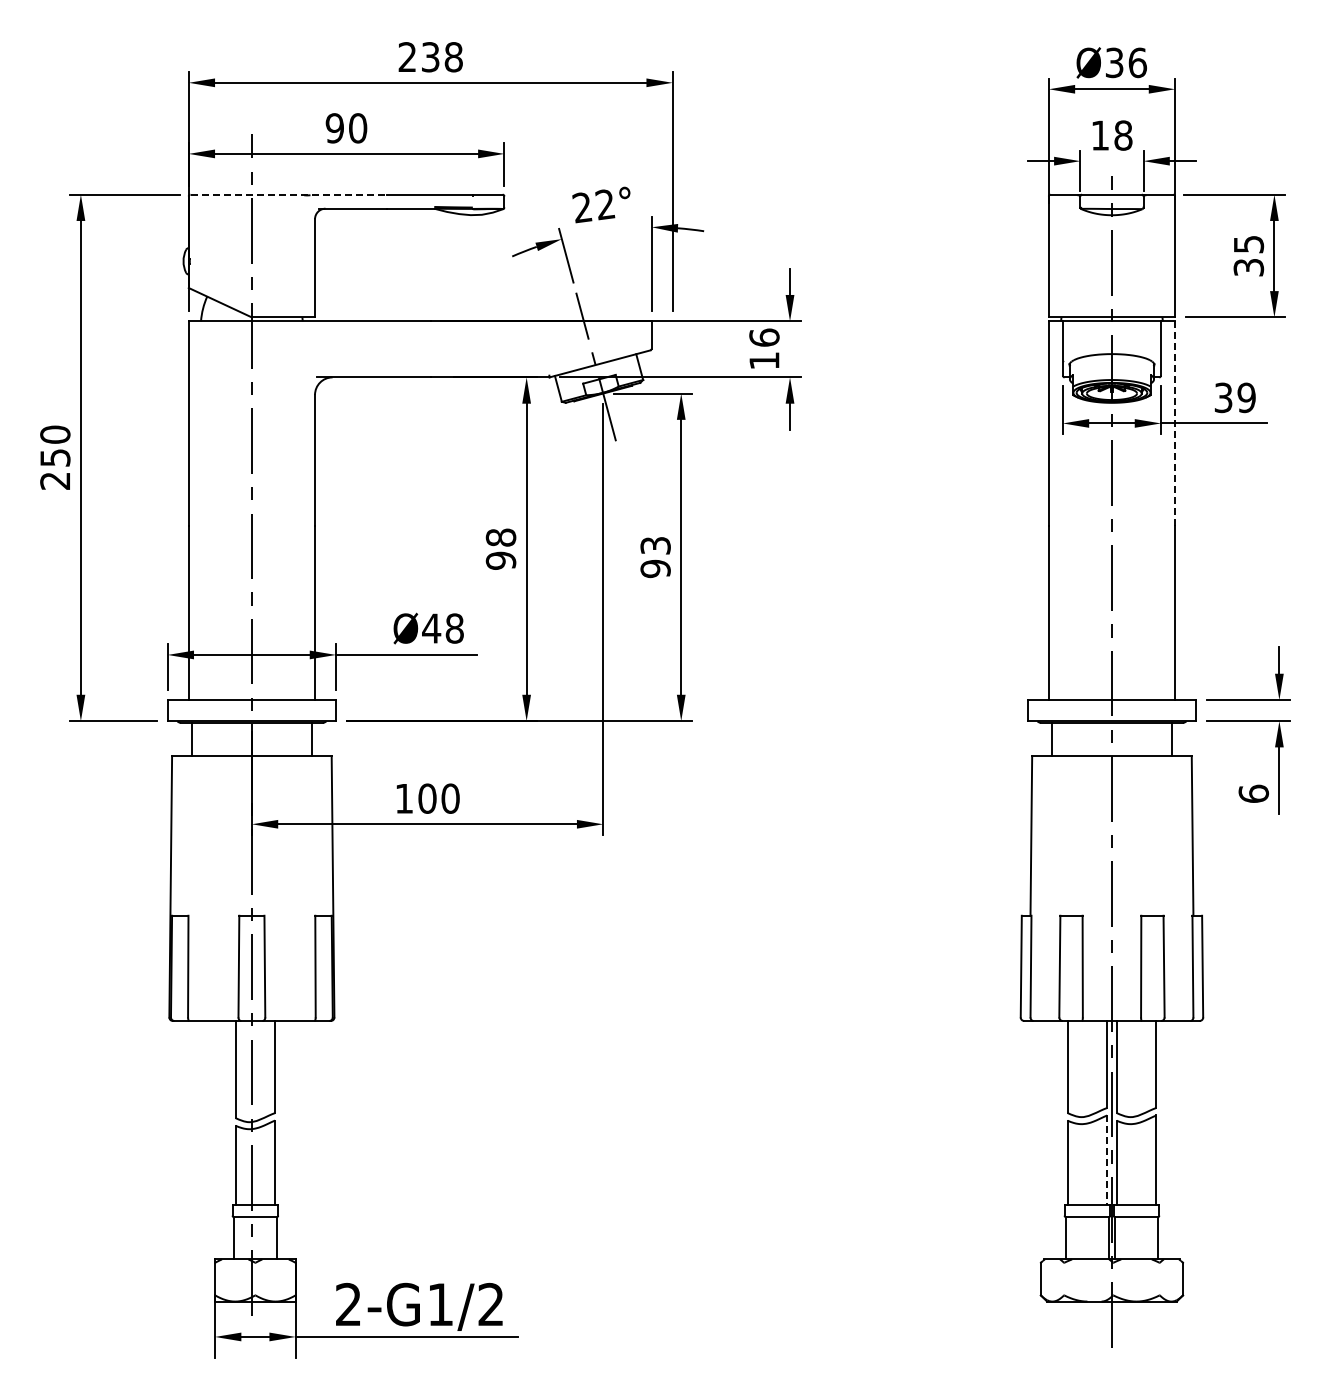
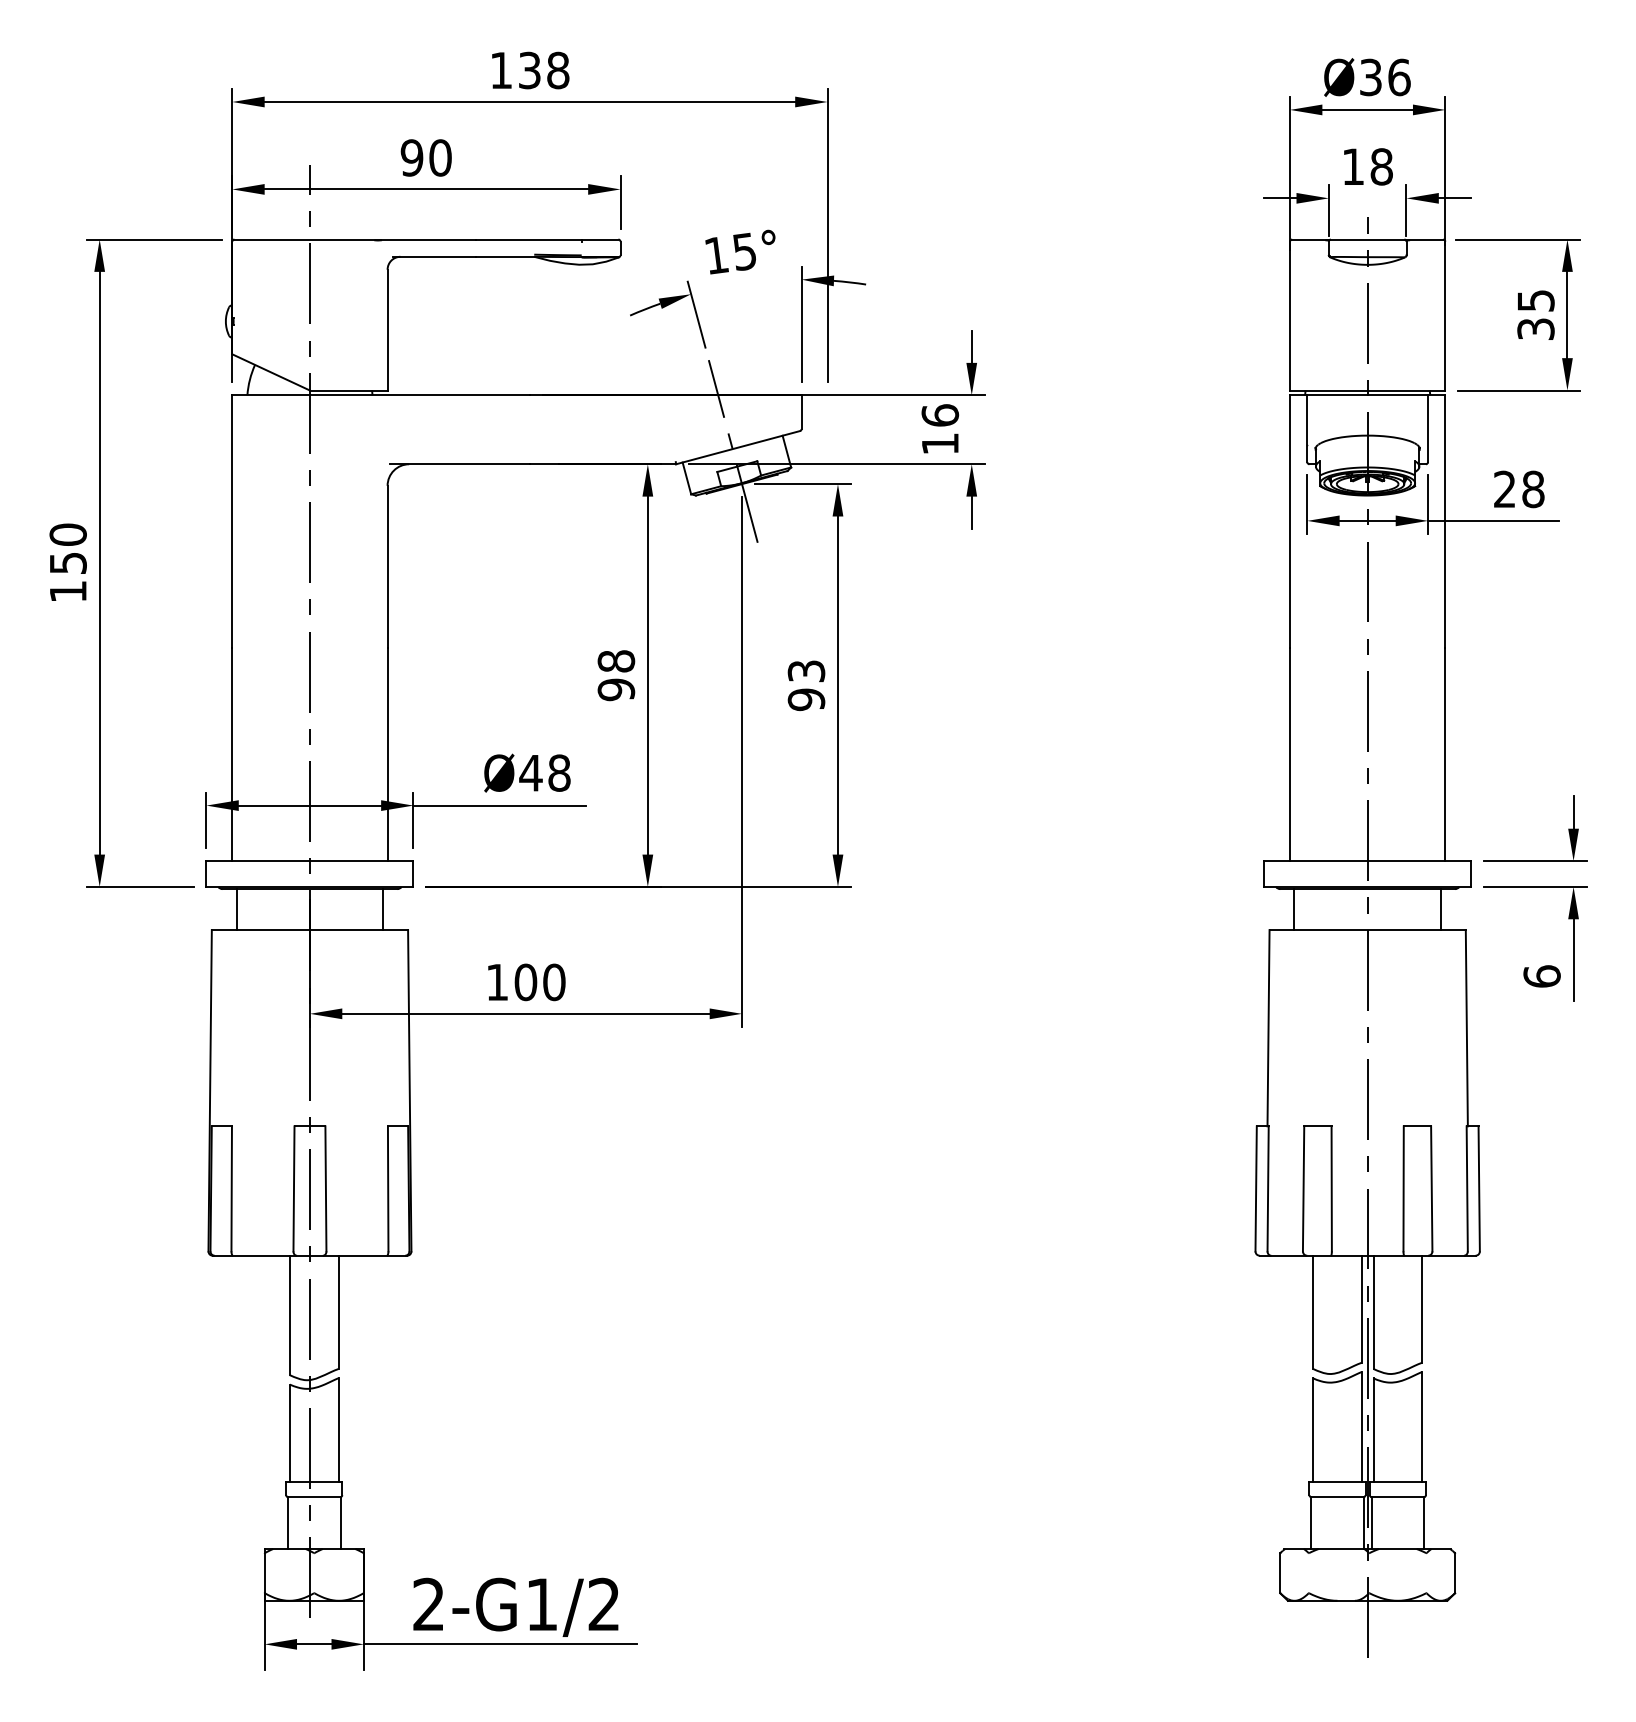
text: (406, 56) -> (500, 69), 238 -> 138
line: (289, 194) -> (356, 239), dashed -> solid
text: (593, 206) -> (730, 254), 22° -> 15°
text: (1234, 397) -> (1518, 488), 39 -> 28
line: (1175, 423) -> (1445, 520), dashed -> solid
text: (54, 480) -> (67, 591), 250 -> 150
line: (1107, 1160) -> (1362, 1427), dashed -> solid

